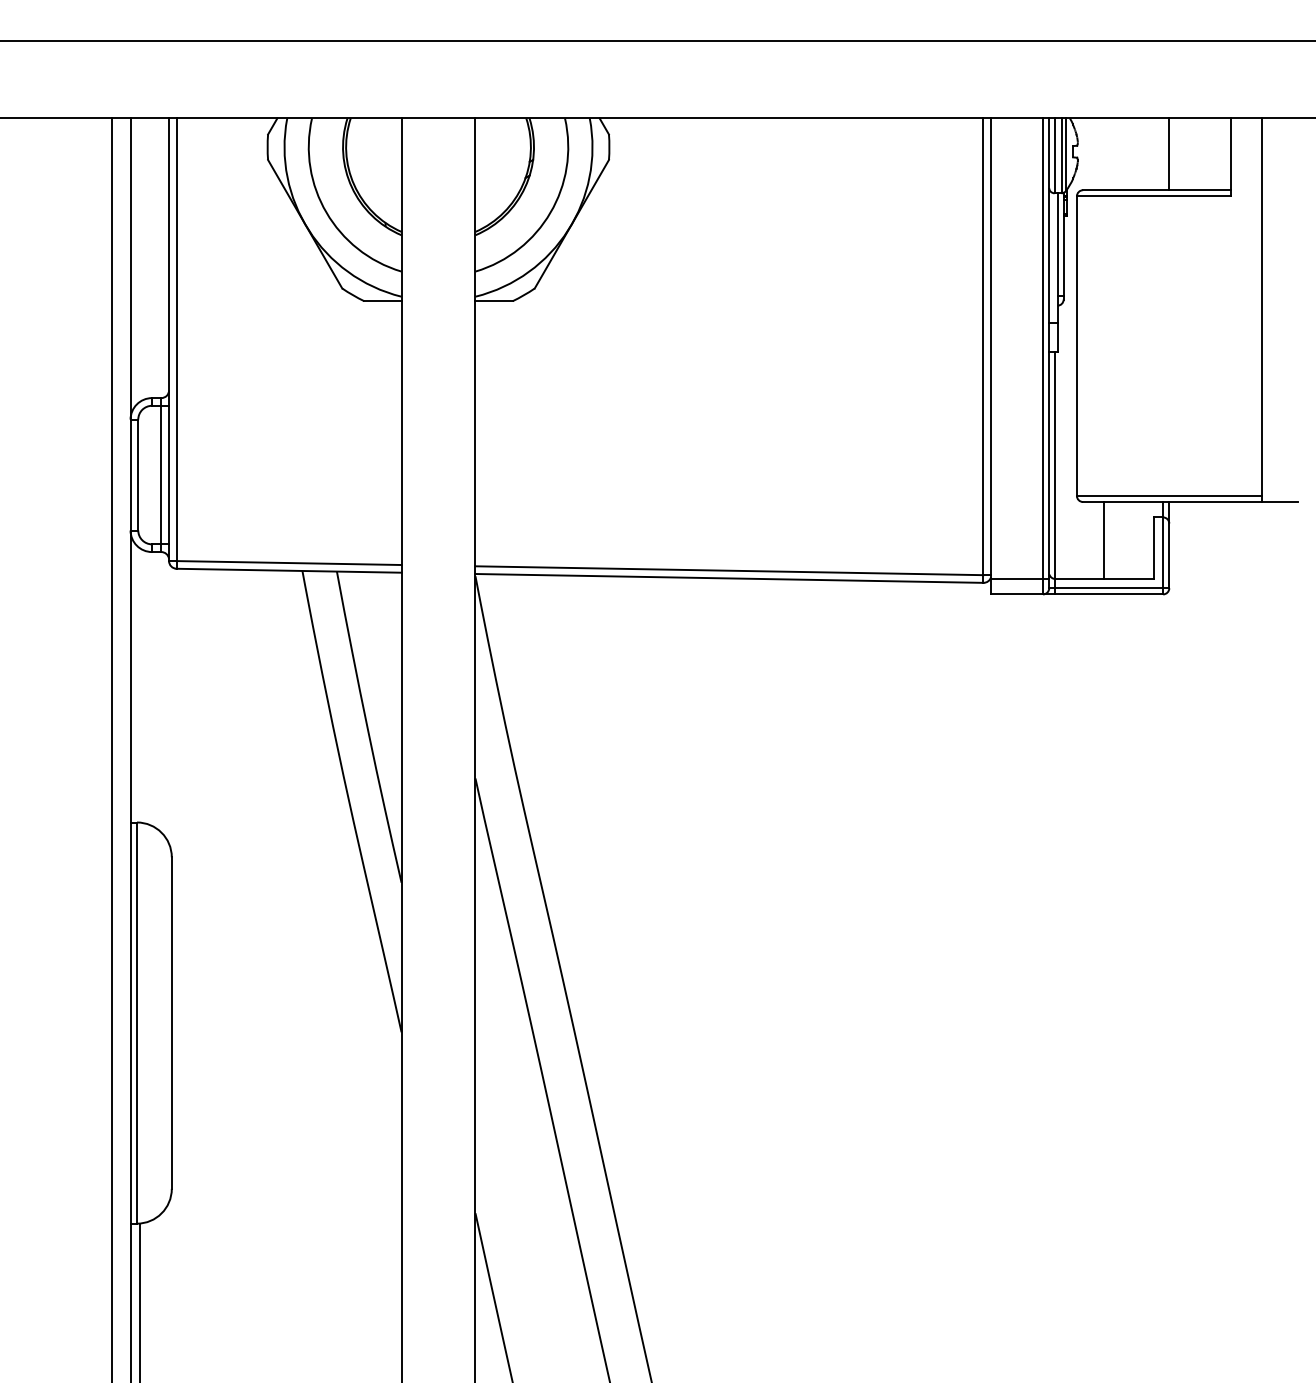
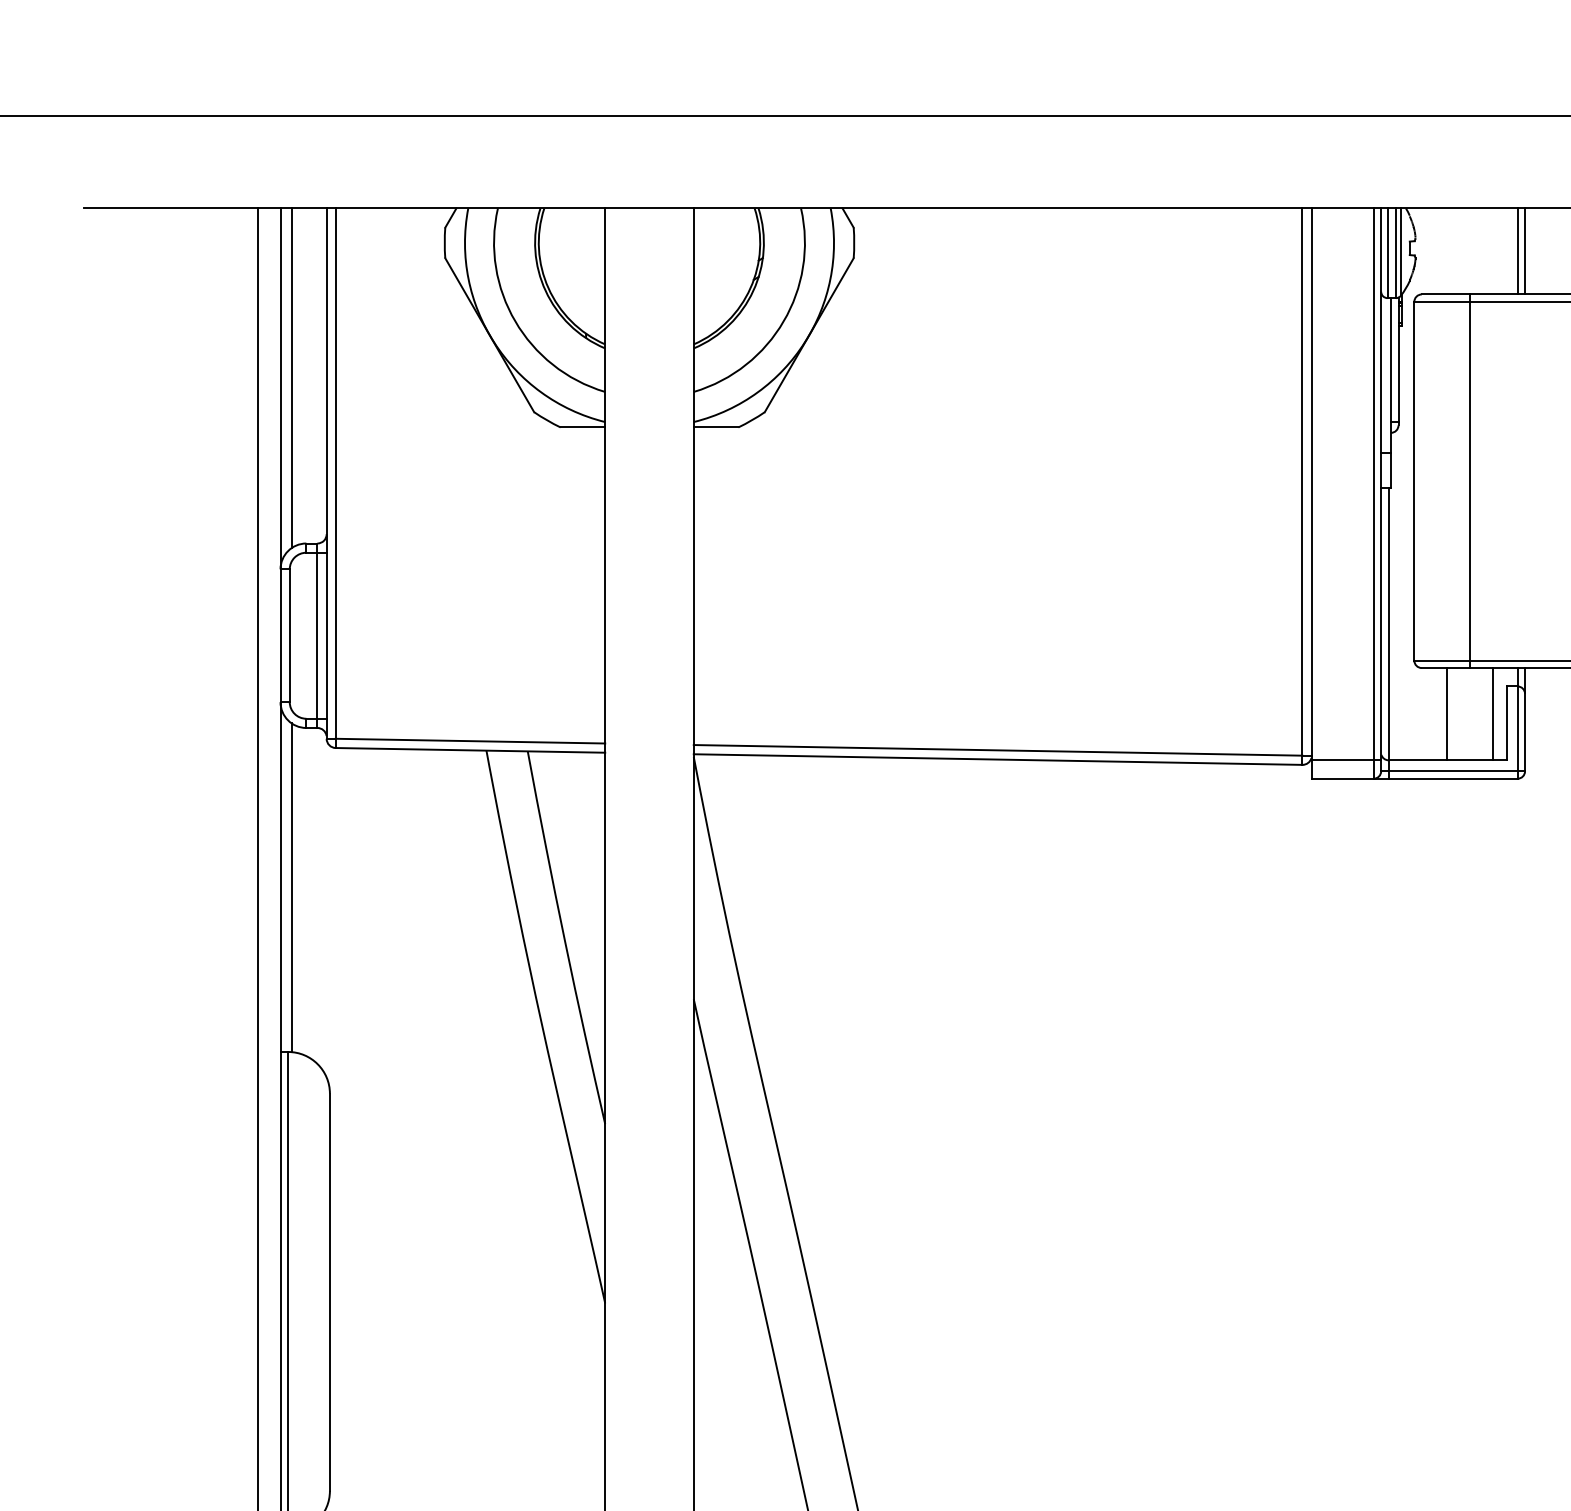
line: (1163, 154) -> (1518, 251), added
line: (139, 259) -> (291, 377), added
line: (1123, 346) -> (1470, 481), added
line: (1142, 540) -> (1492, 714), added
line: (139, 685) -> (291, 887), added

